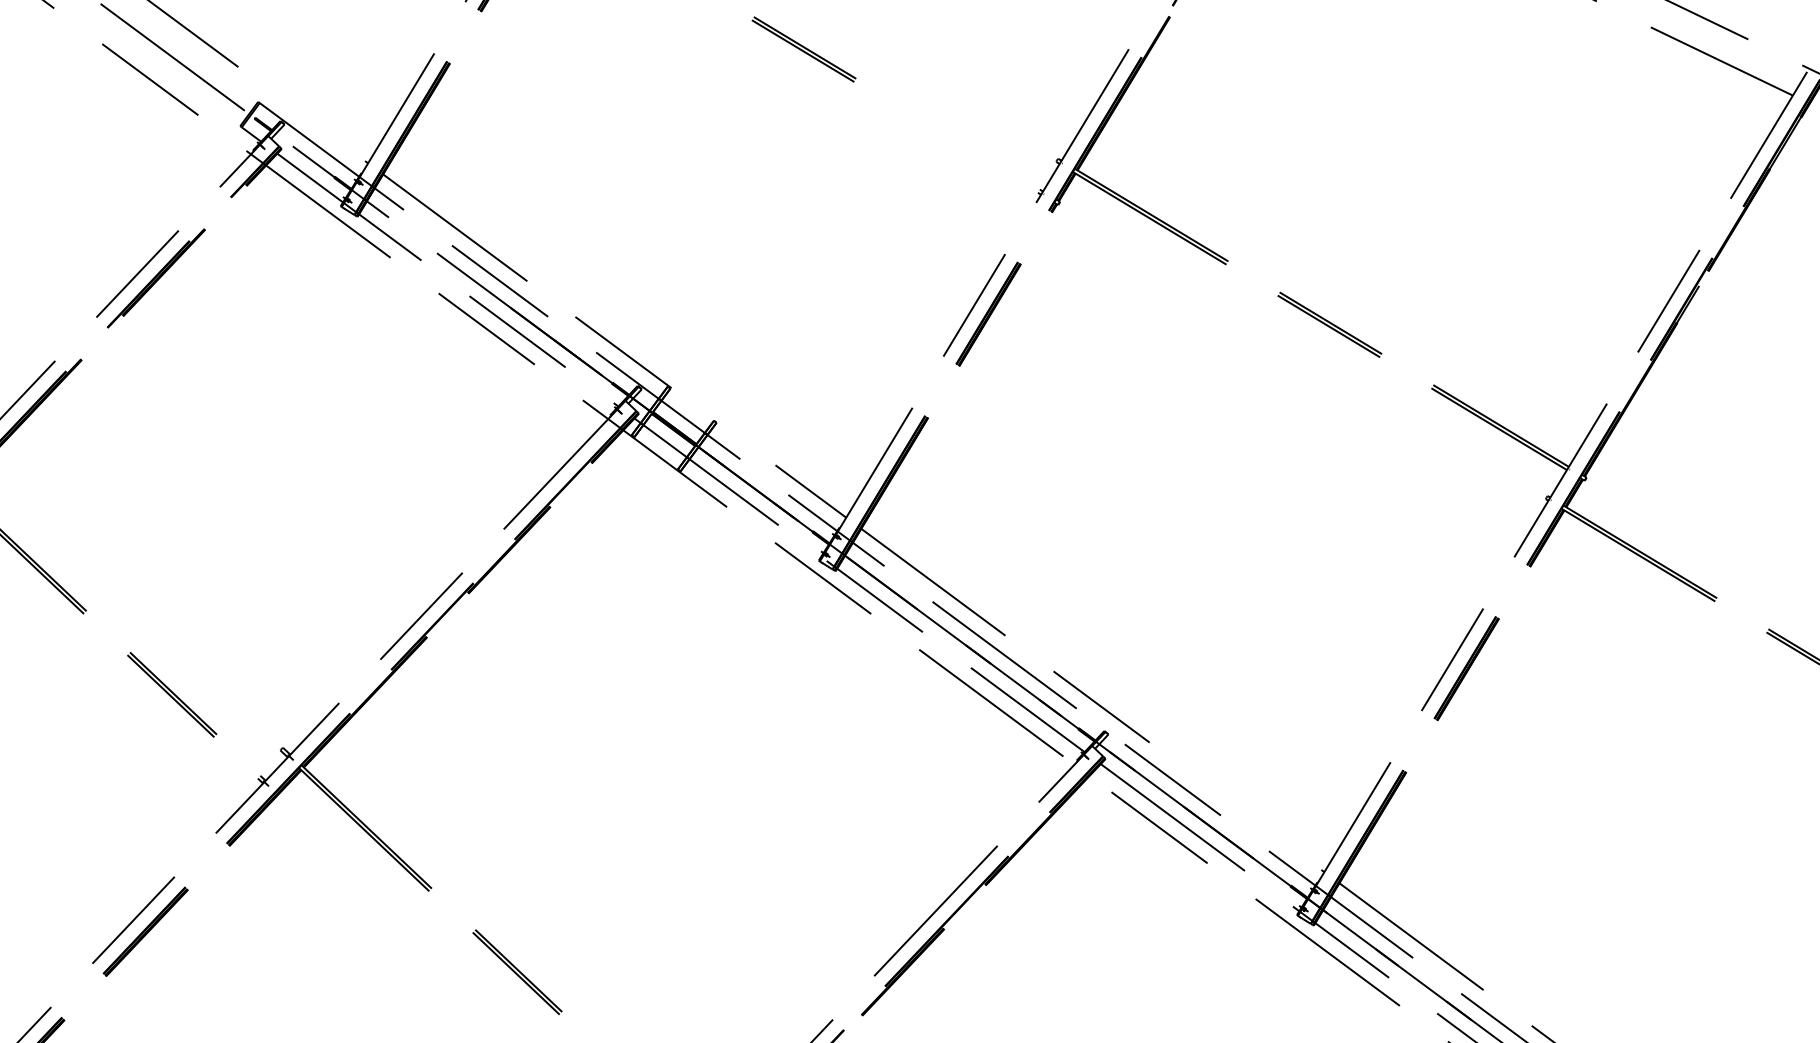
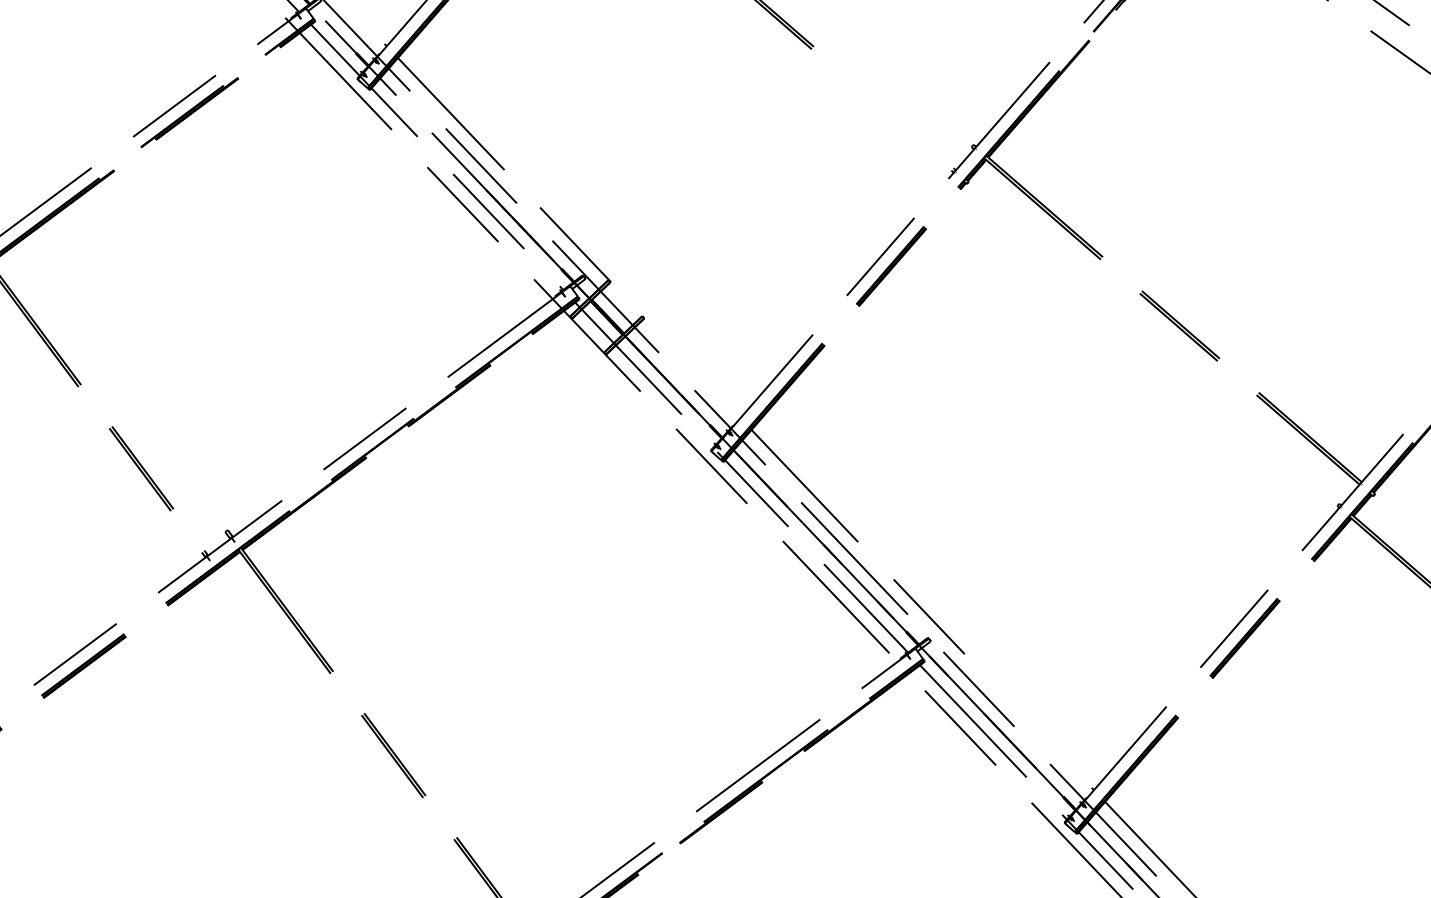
line: (810, 491) -> (713, 390), removed

